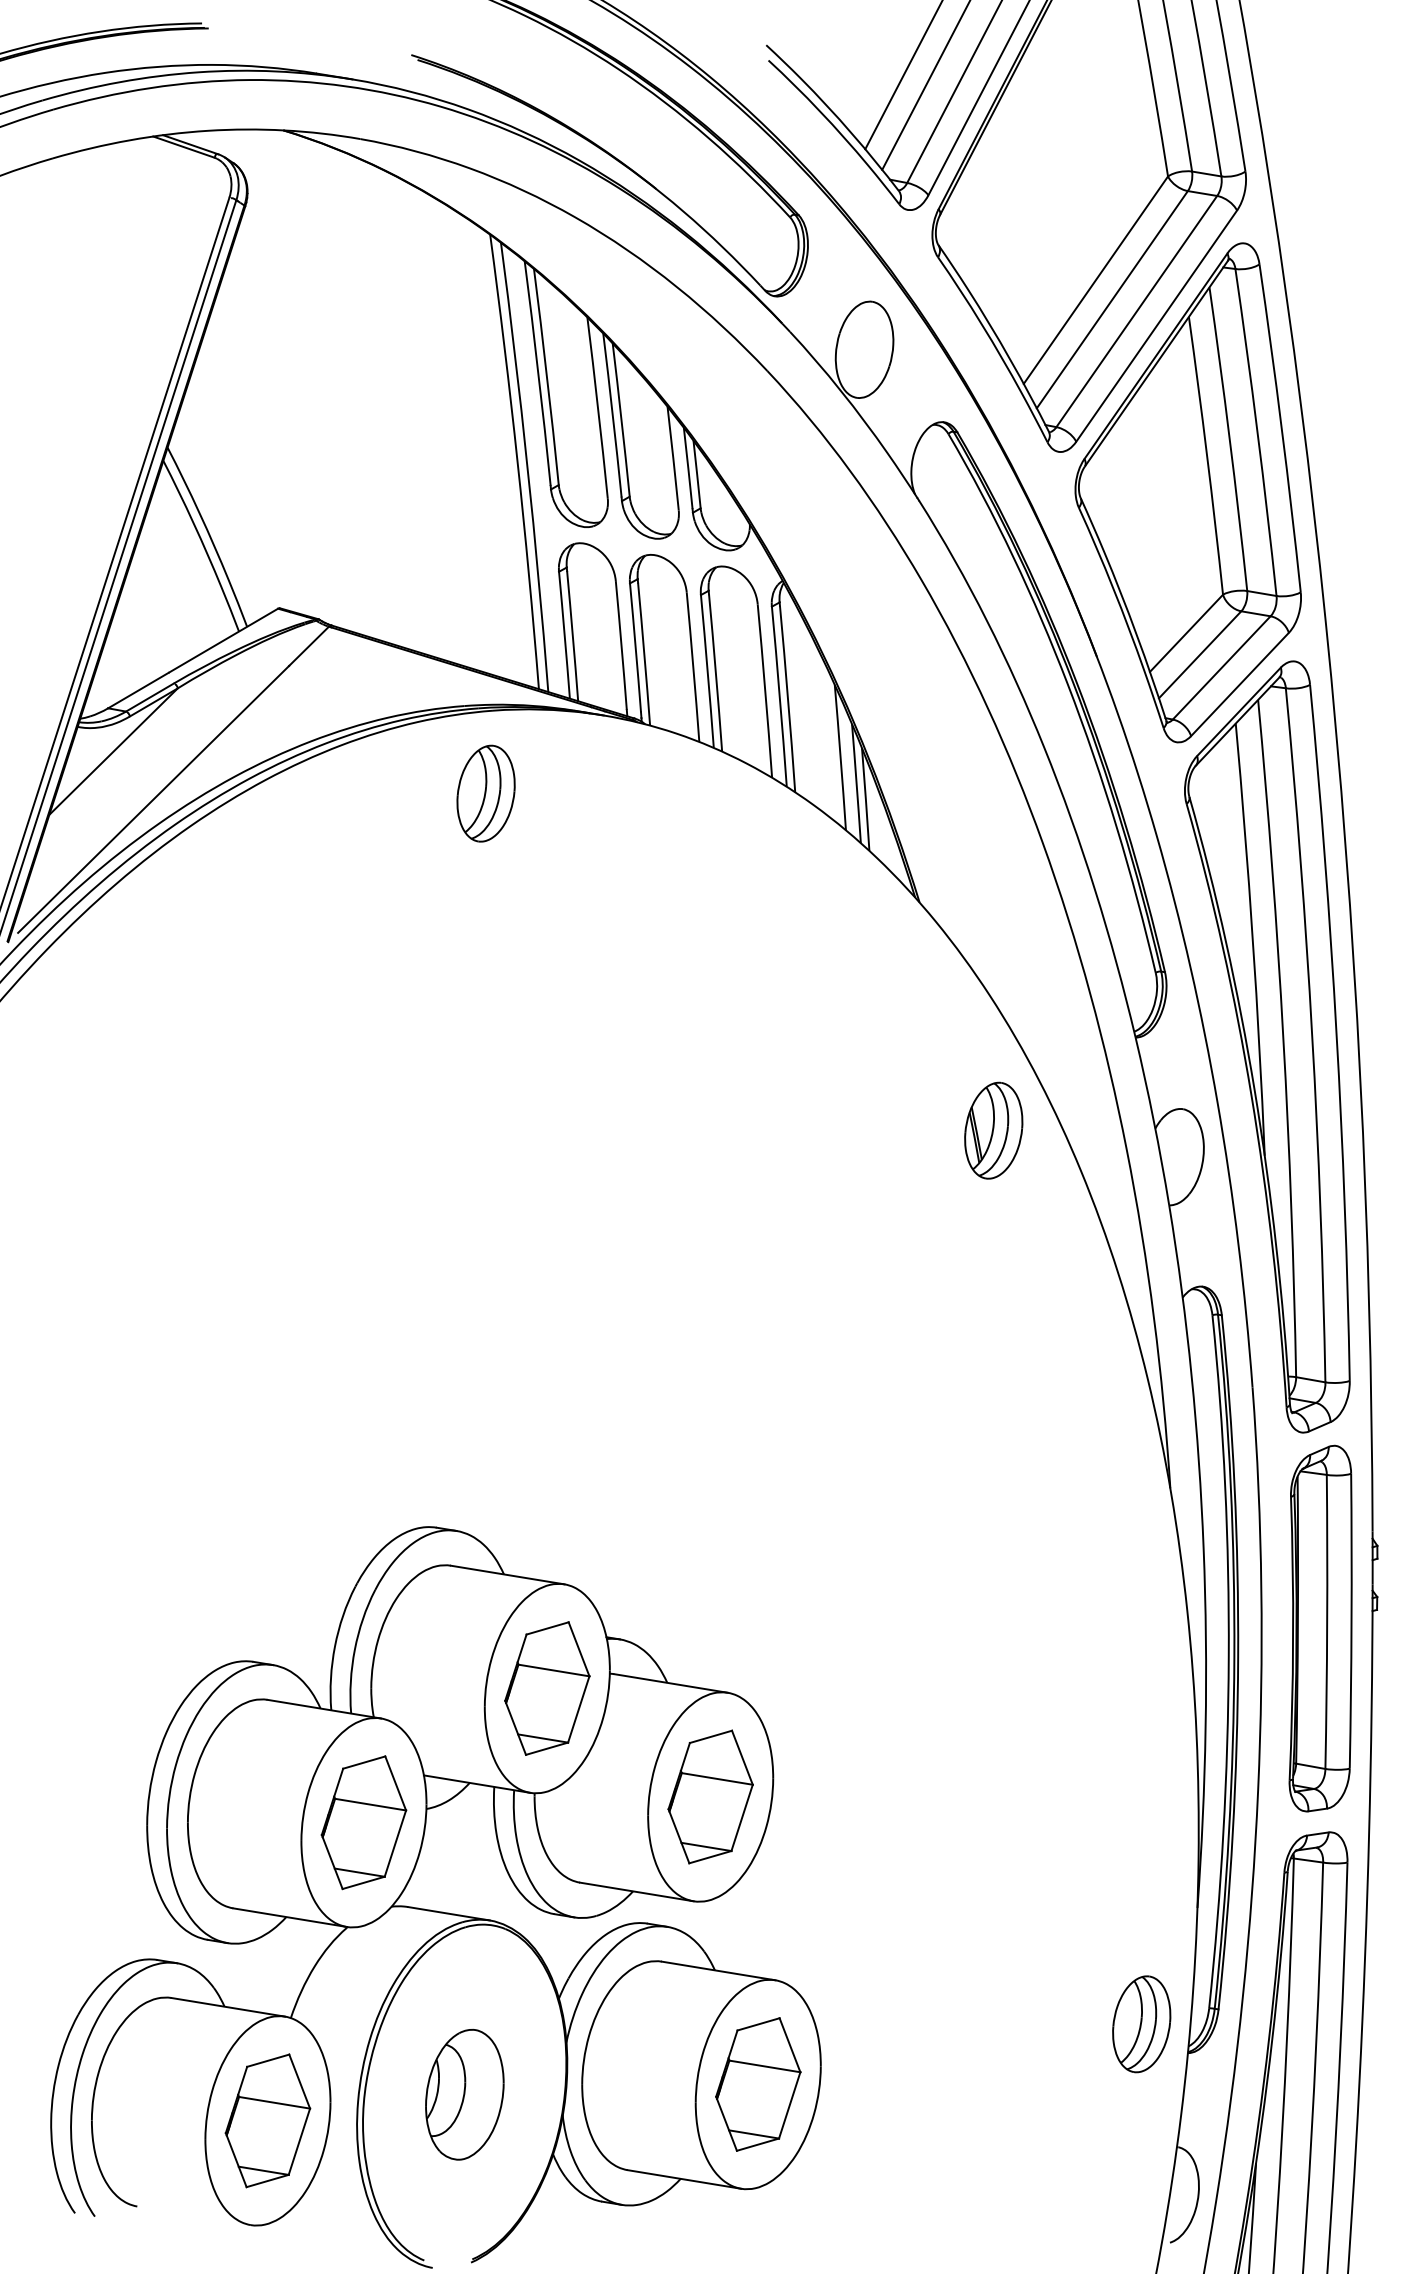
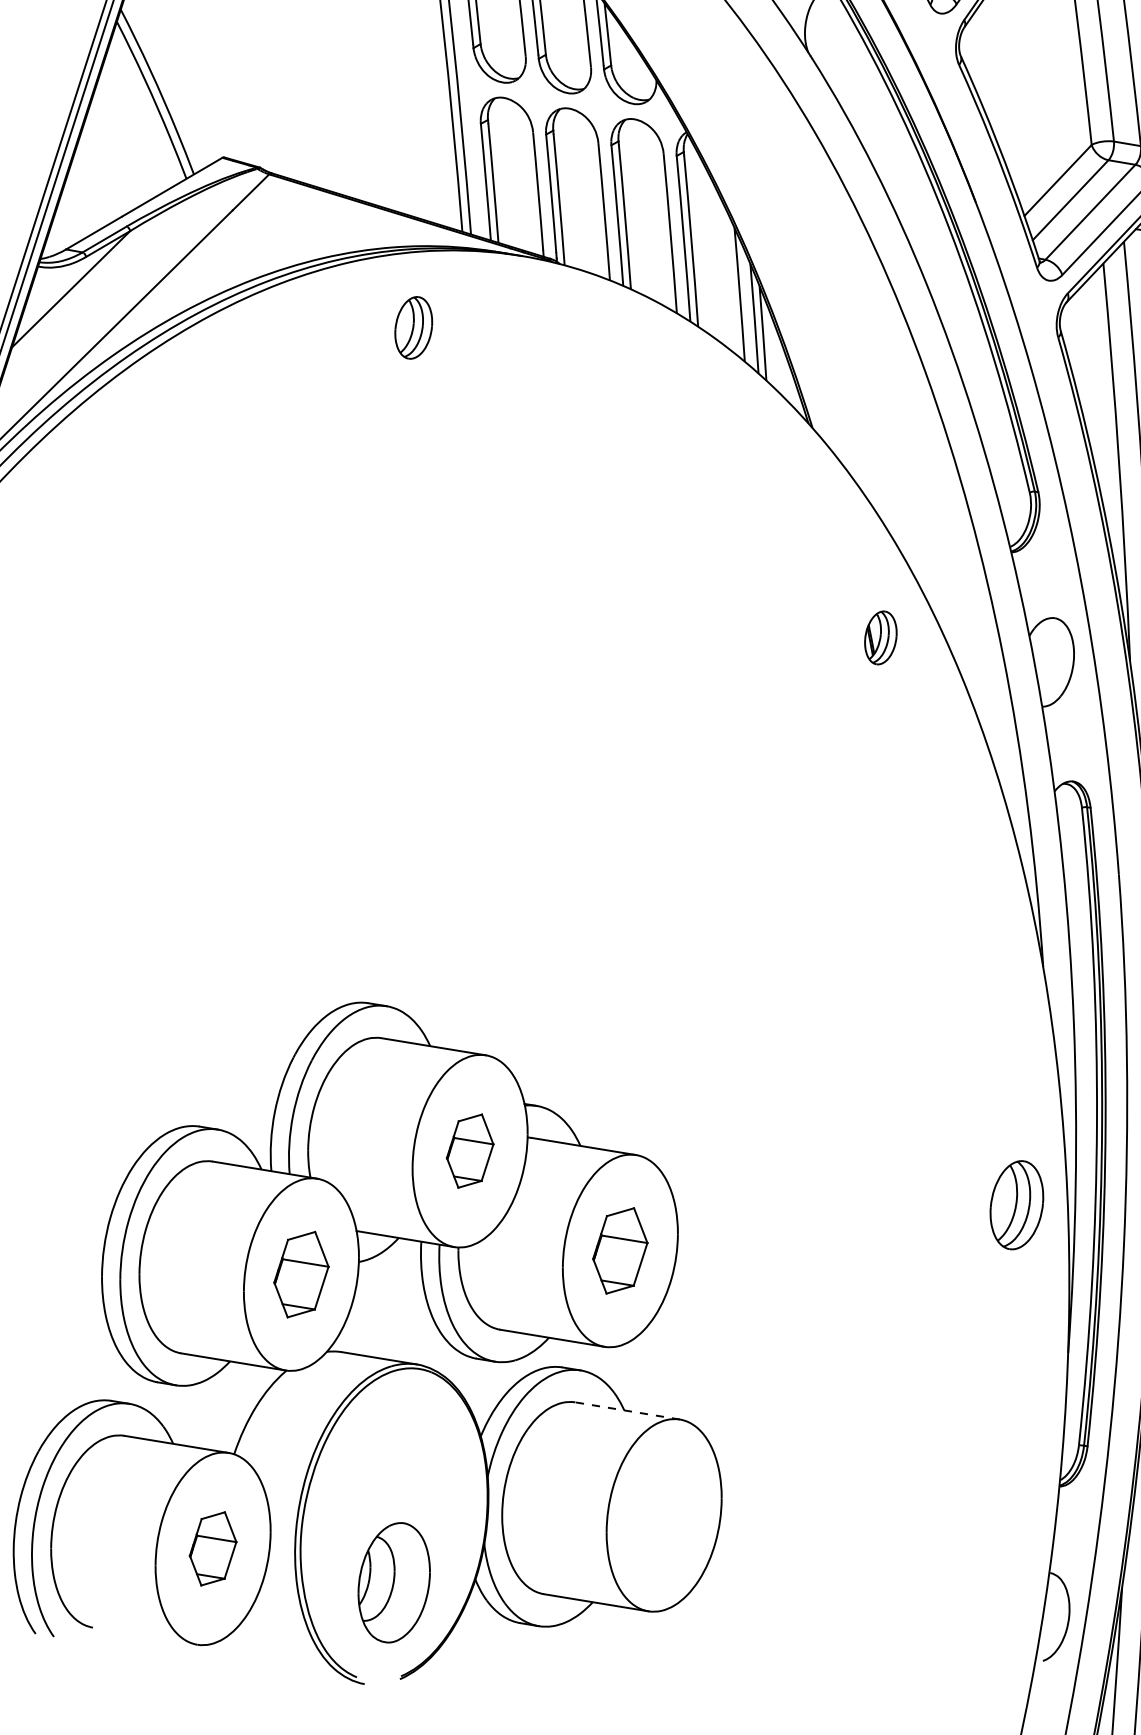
part: (485, 793) -> (413, 327), size x0.7
part: (993, 1130) -> (880, 637), size x0.6
part: (547, 1688) -> (470, 1151), size x0.6
part: (710, 1796) -> (620, 1250), size x0.7
part: (363, 1822) -> (301, 1274), size x0.7
line: (718, 1970) -> (627, 1410), solid -> dashed
part: (1141, 2024) -> (1016, 1205), moved
part: (758, 2084) -> (664, 1515), removed
part: (464, 2094) -> (393, 1582), moved
part: (267, 2120) -> (212, 1548), size x0.6

